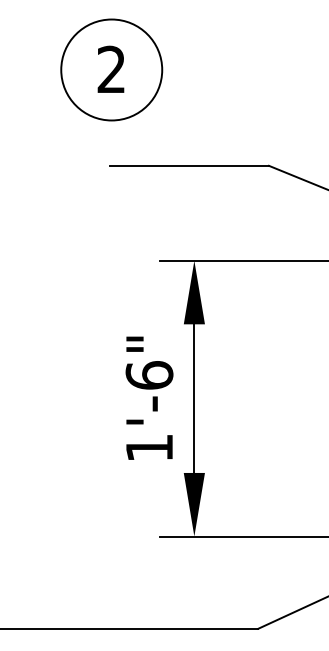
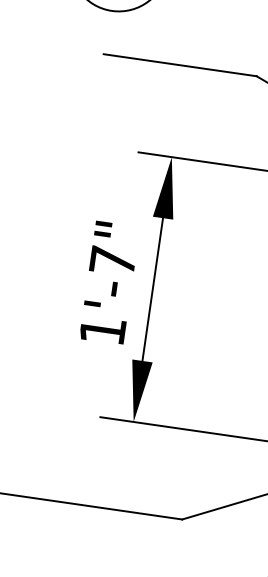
text: (149, 375) -> (112, 261), 1'-6" -> 1'-7"

